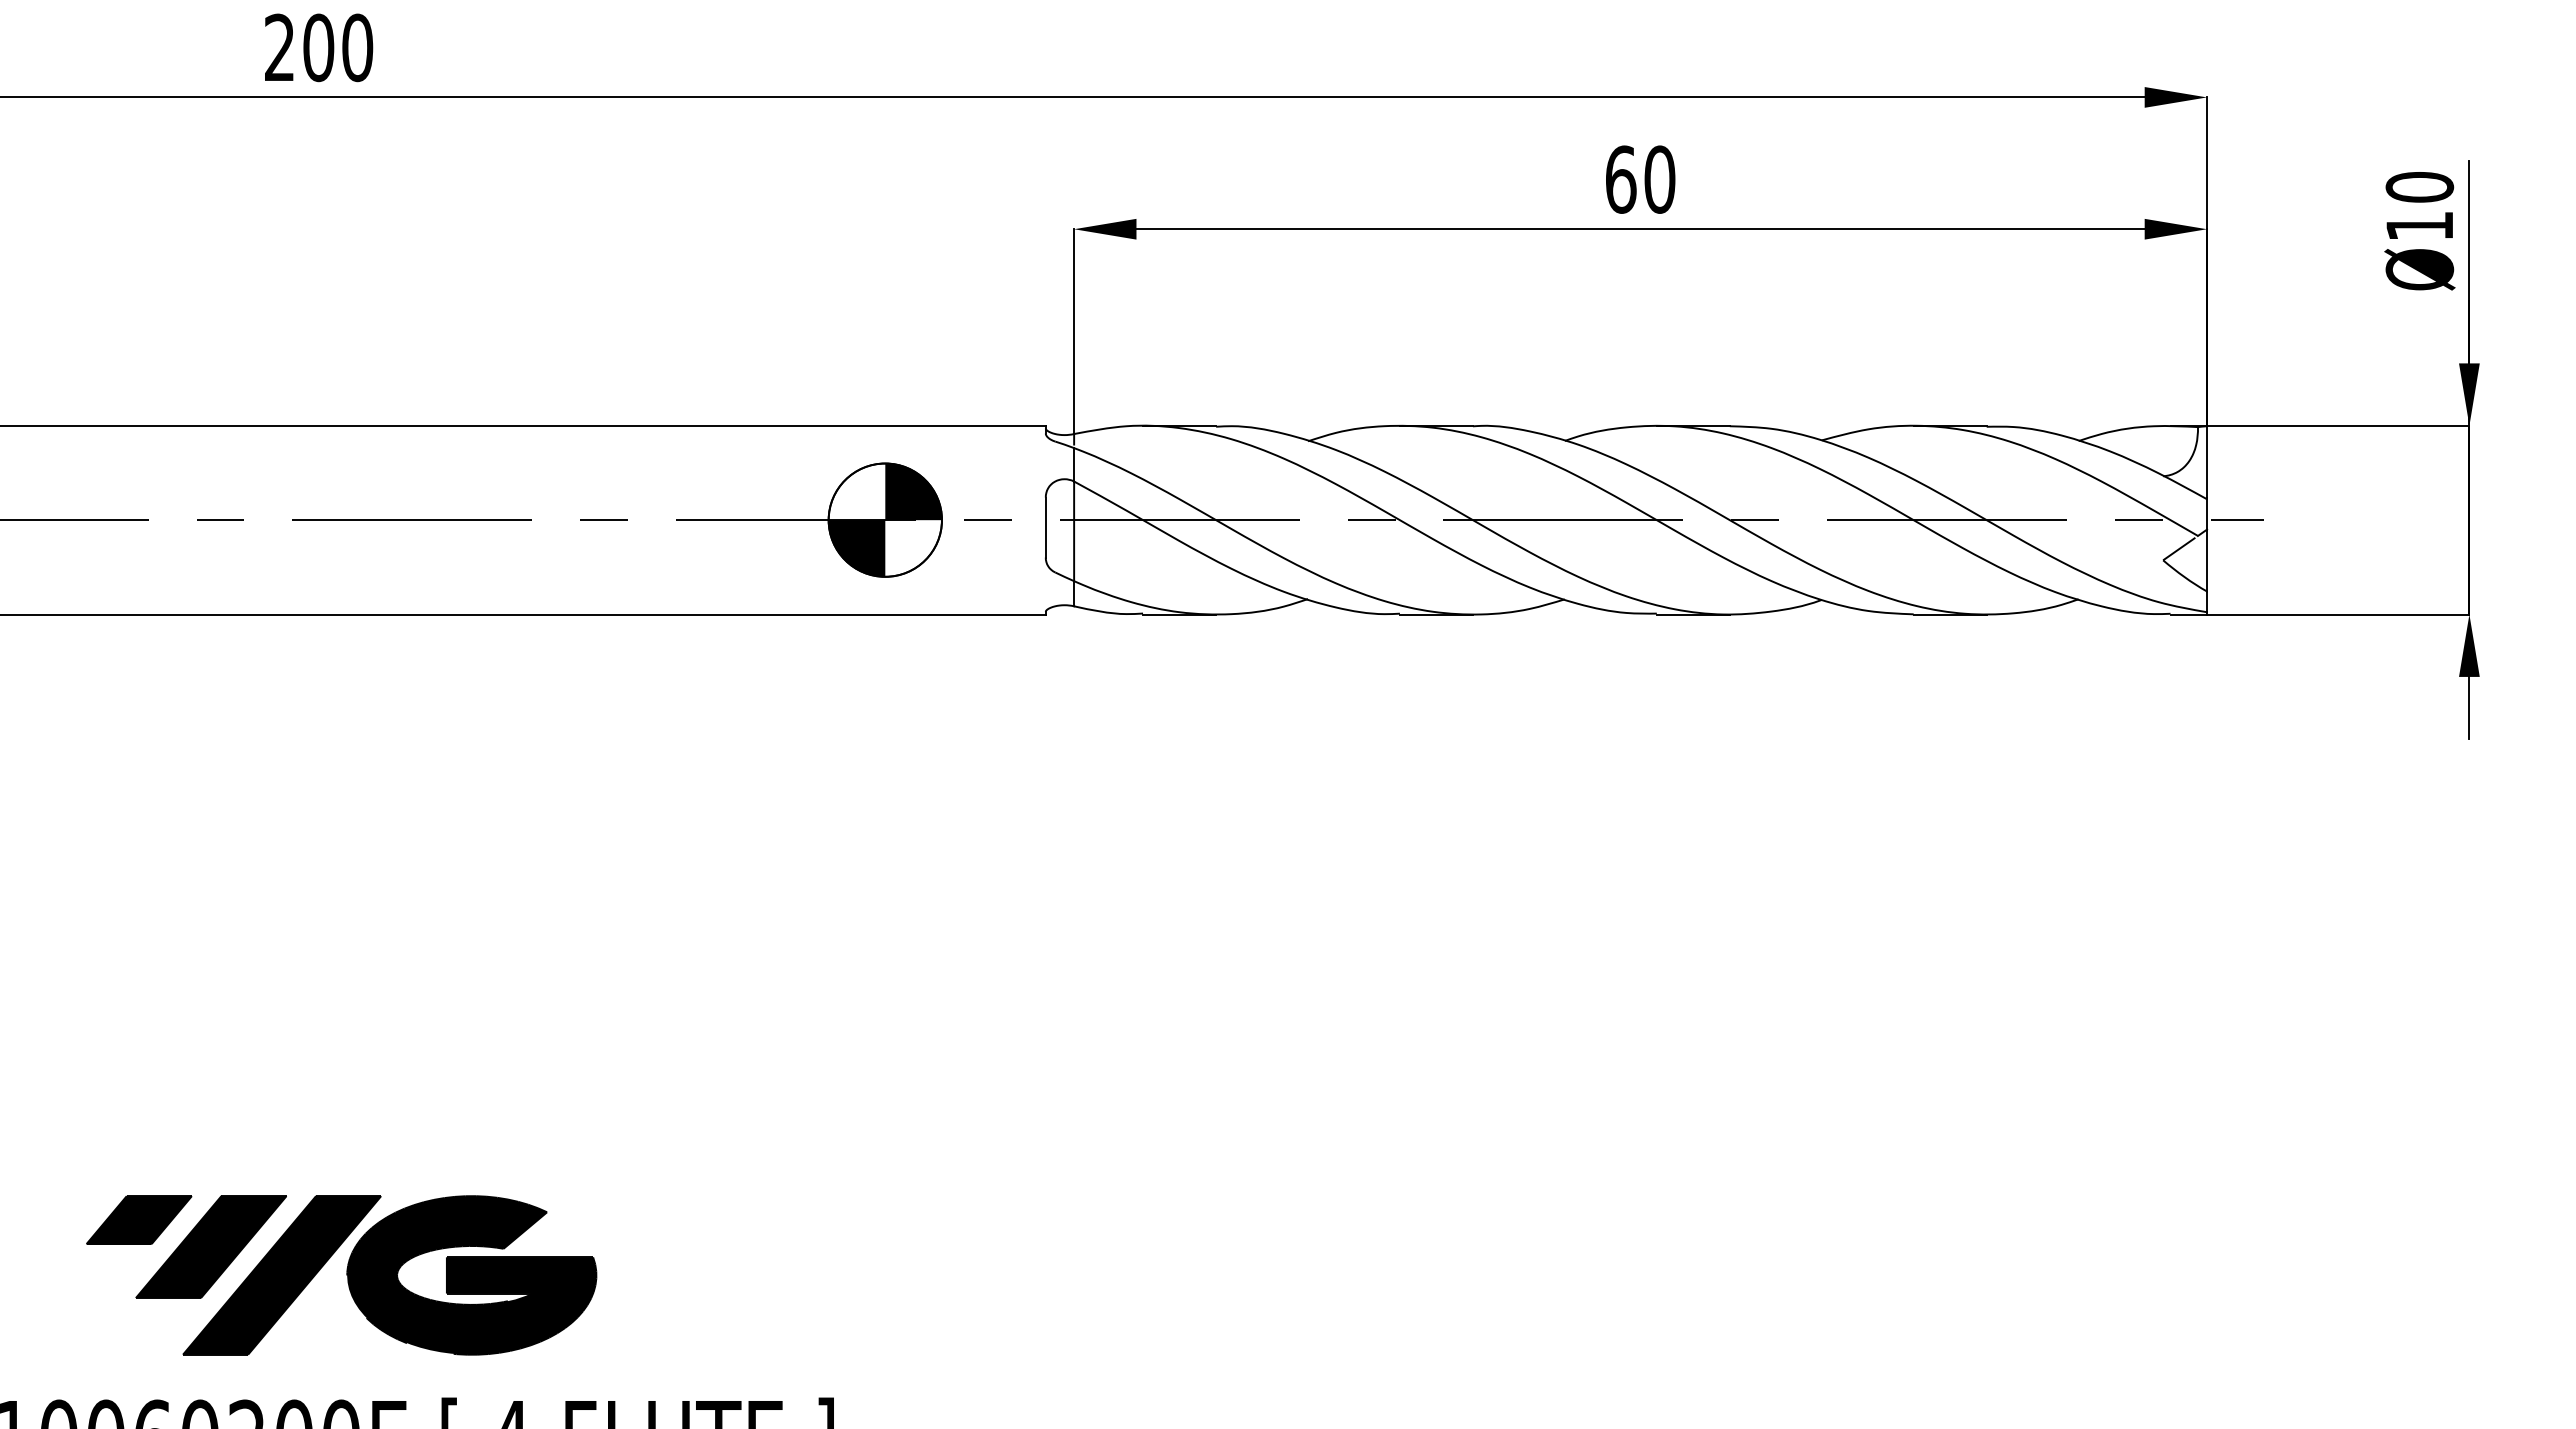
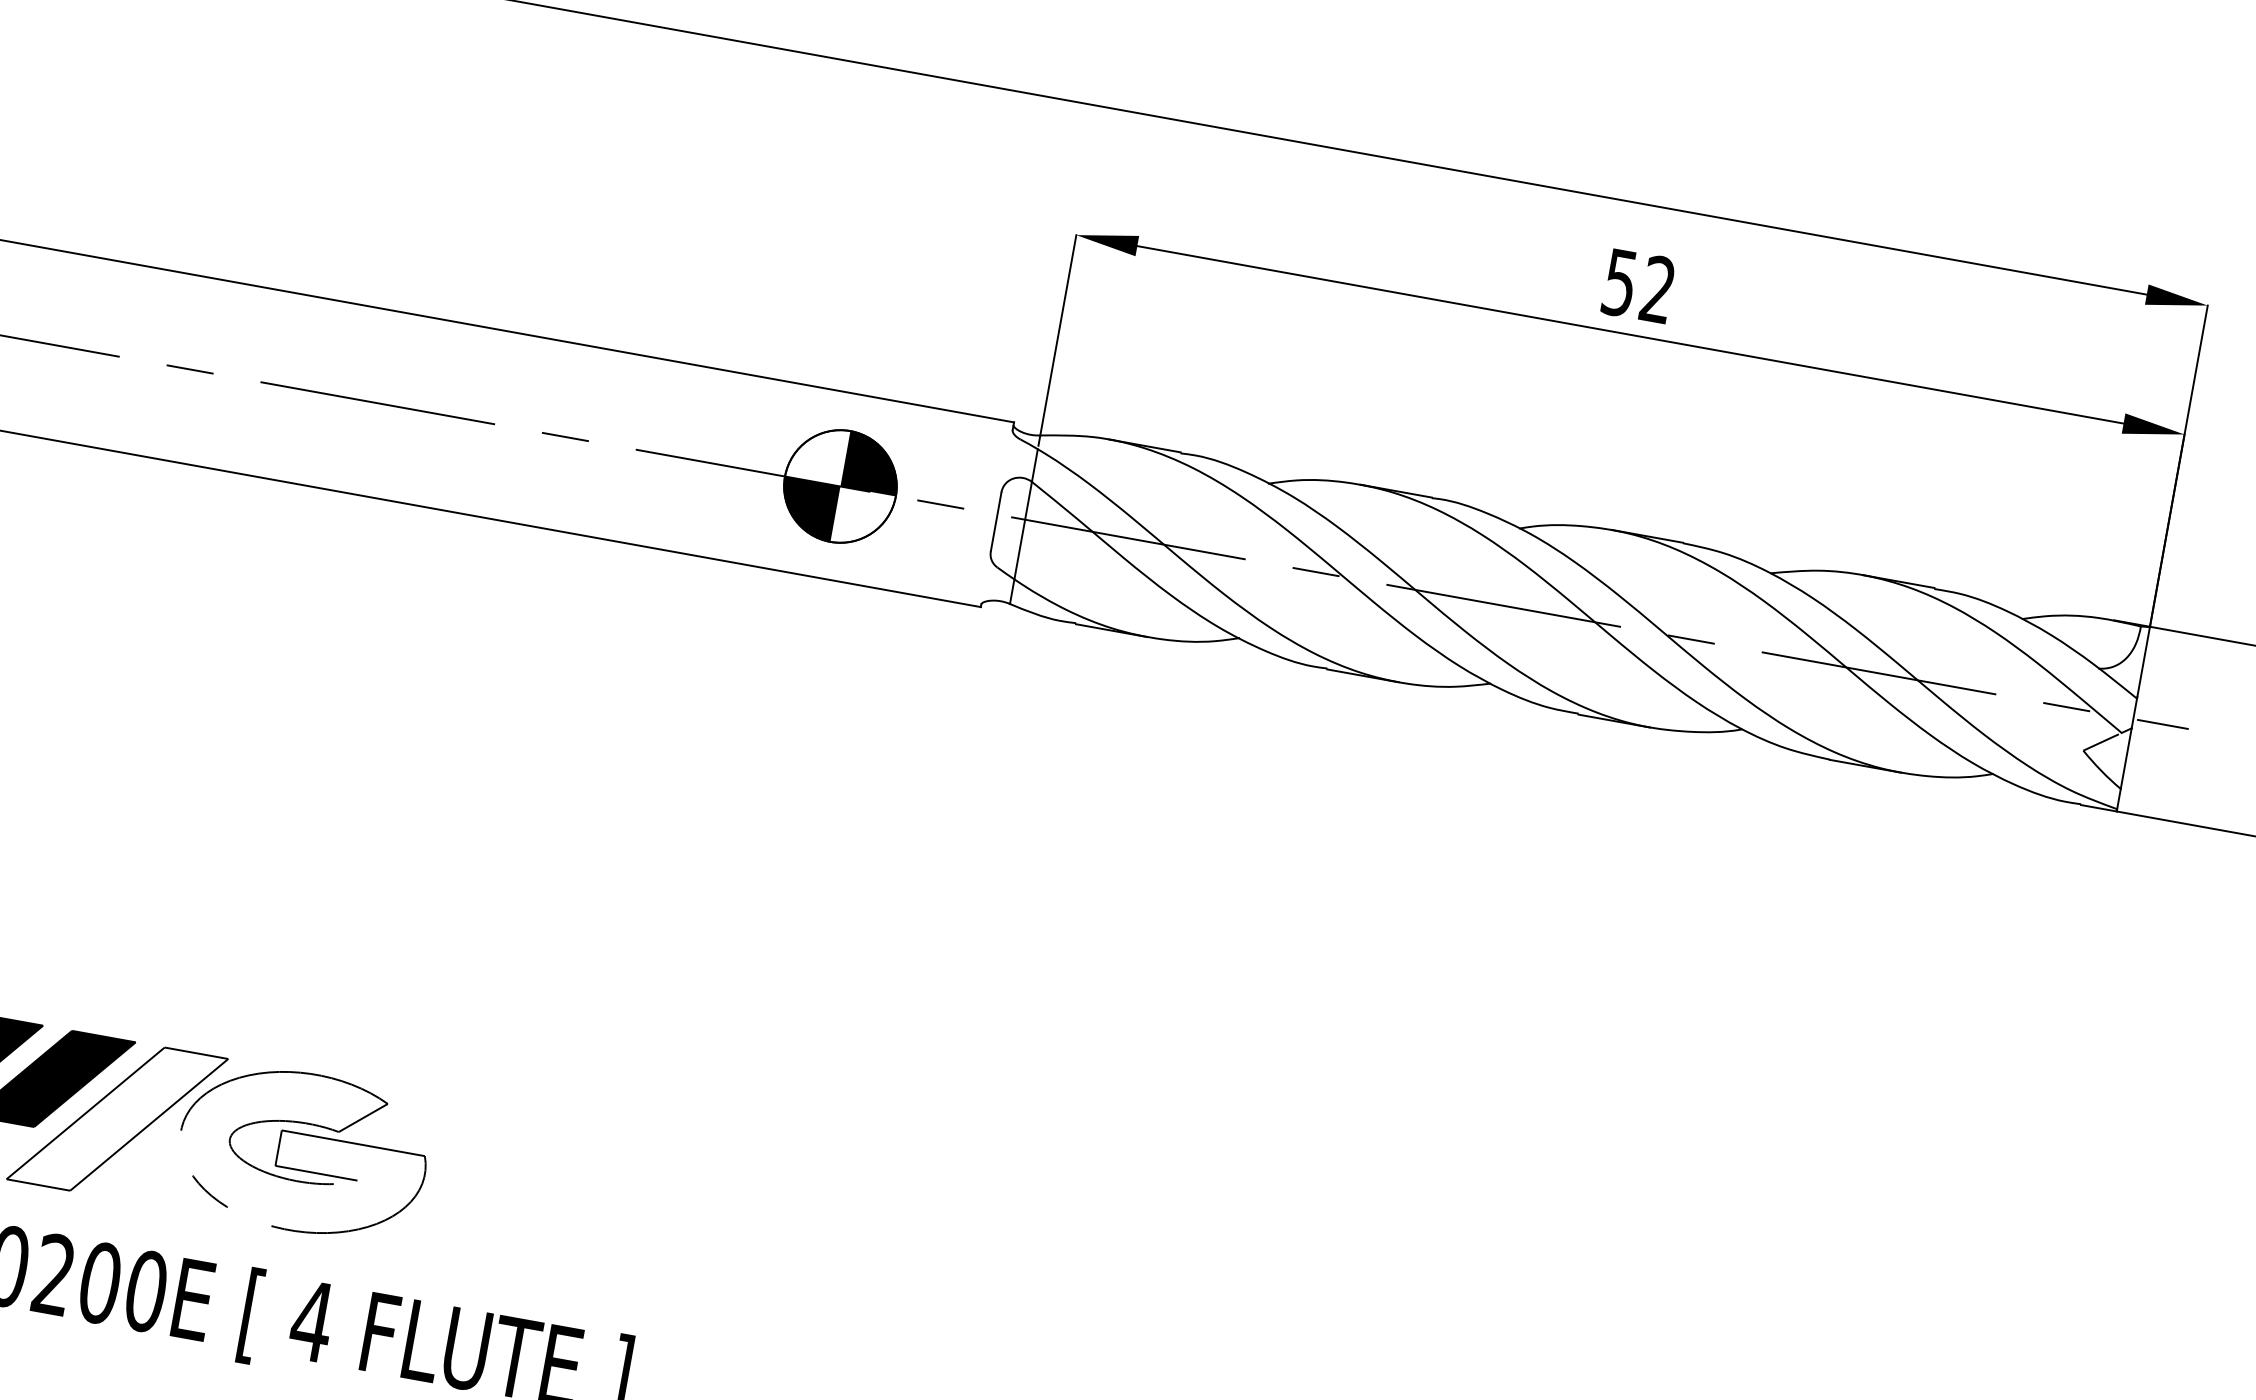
text: (1640, 179) -> (1639, 286), 60 -> 52
fill: (282, 1275) -> (117, 1119), removed
fill: (471, 1275) -> (302, 1152), removed

